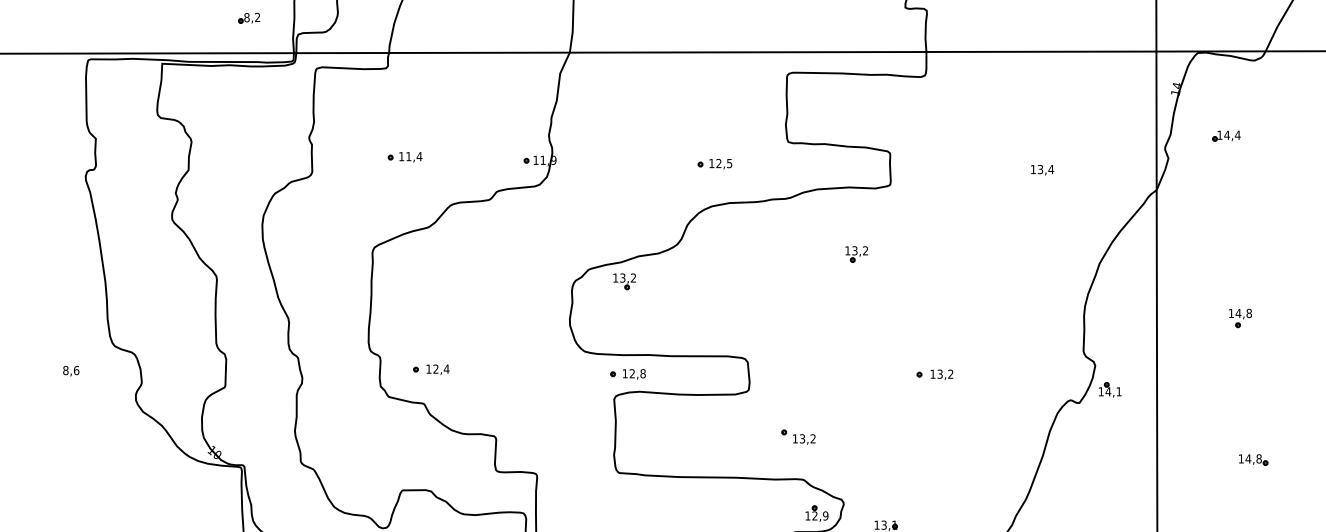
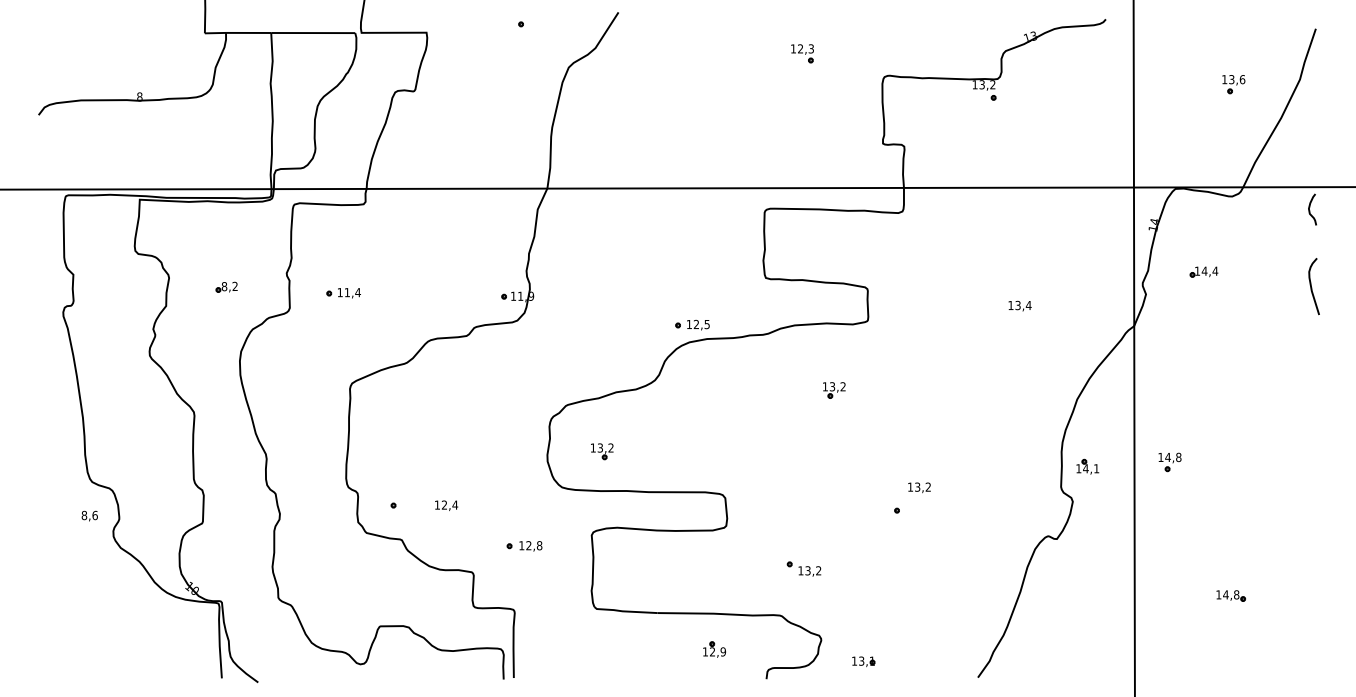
part: (248, 17) -> (226, 286), moved
part: (404, 157) -> (343, 293), moved
part: (714, 163) -> (692, 324), moved
part: (624, 281) -> (602, 451), moved
part: (1239, 318) -> (1169, 462), moved
text: (437, 369) -> (446, 505), moved
text: (70, 370) -> (89, 515), moved
part: (627, 374) -> (524, 546), moved
text: (941, 374) -> (919, 487), moved
part: (1109, 389) -> (1087, 466), moved
part: (797, 436) -> (803, 568), moved
part: (816, 513) -> (714, 649), moved

